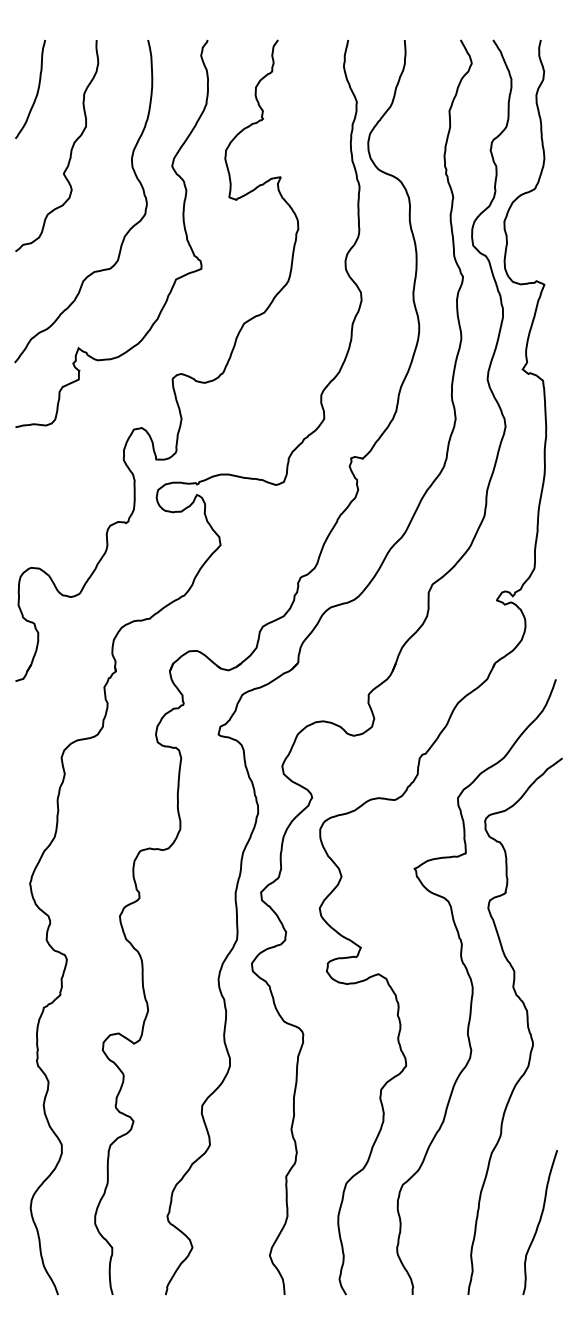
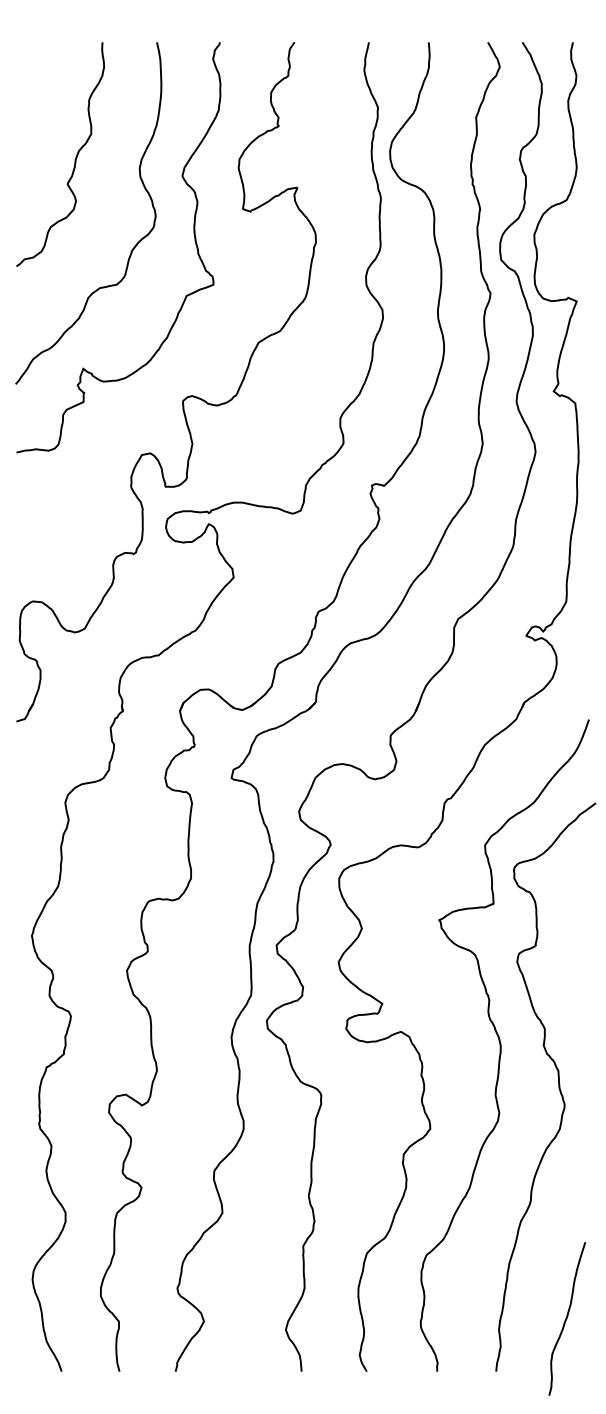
curve: (37, 90) -> (39, 95), removed
curve: (540, 1222) -> (567, 1318), moved

